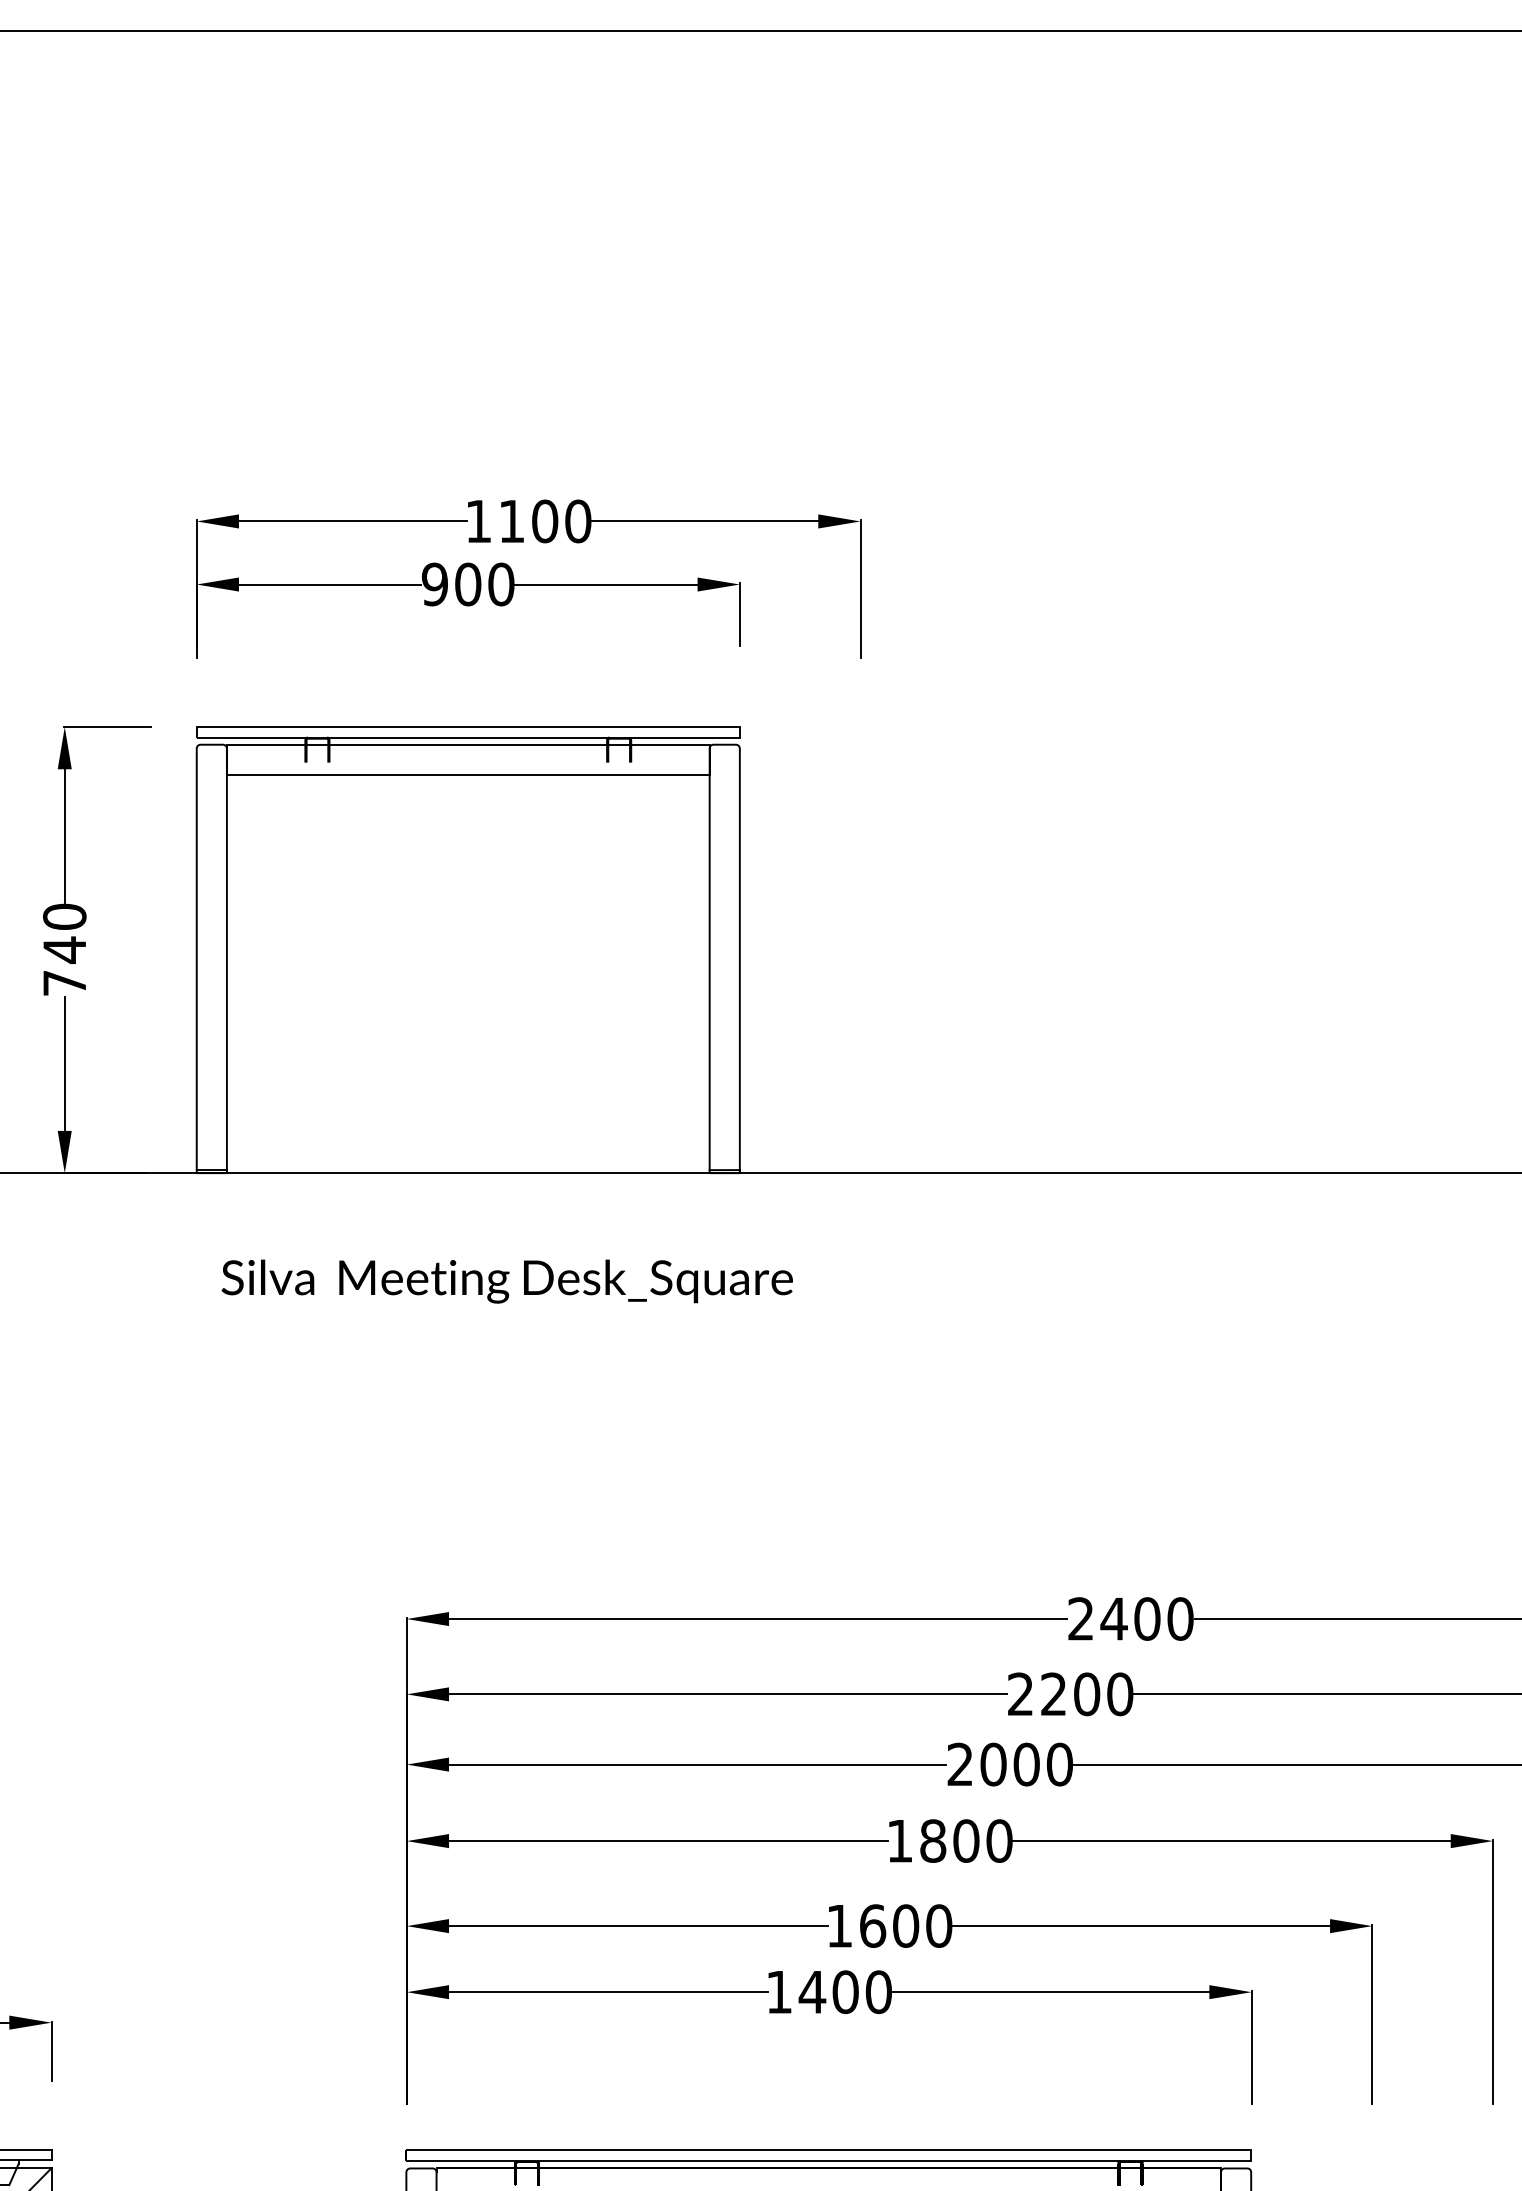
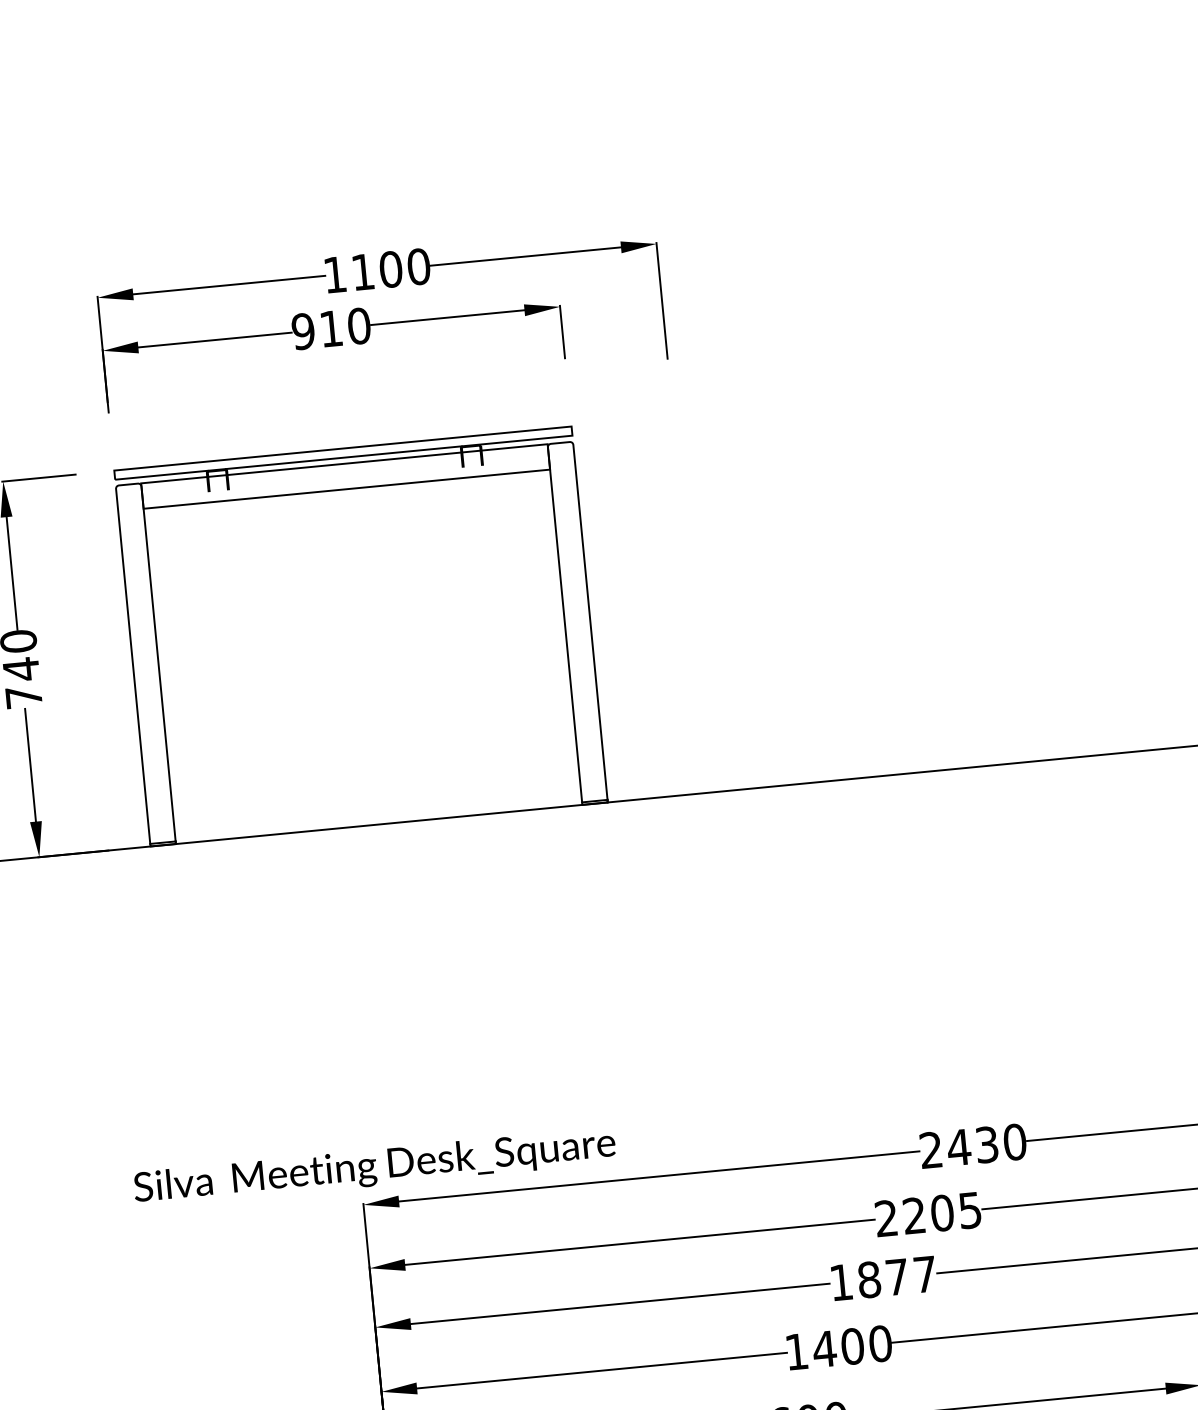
text: (468, 584) -> (331, 328), 900 -> 910
text: (506, 1281) -> (374, 1167), moved
text: (1147, 1618) -> (987, 1144), 2400 -> 2430
text: (1120, 1694) -> (970, 1210), 2200 -> 2205
text: (1009, 1764) -> (882, 1278), 2000 -> 1877
text: (932, 1840) -> (824, 1348), 1800 -> 1400

